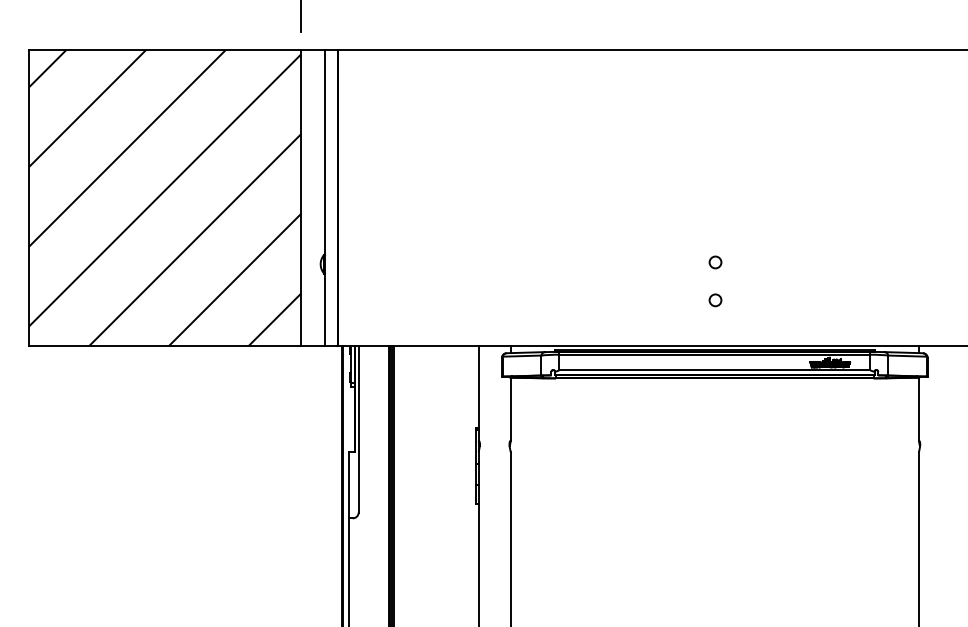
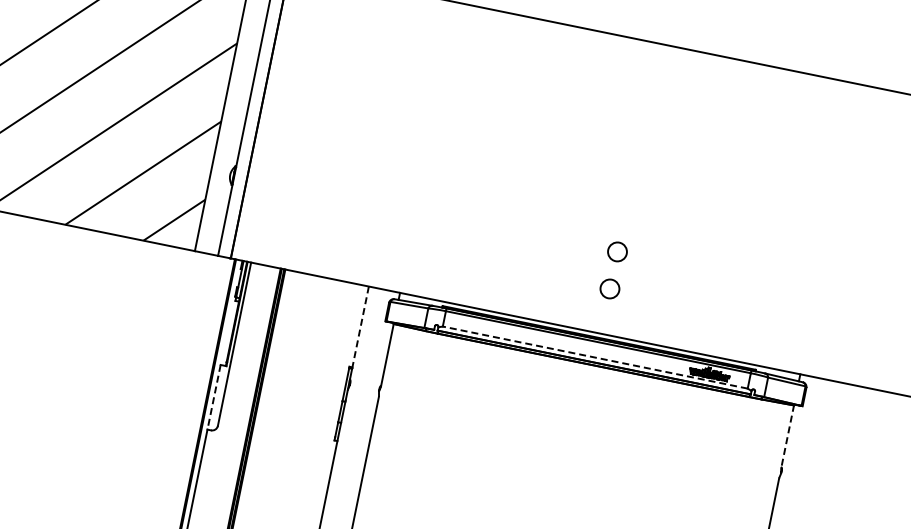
circle: (715, 262) -> (617, 251), size x1.6
circle: (715, 300) -> (609, 289), size x1.6
line: (714, 370) -> (594, 357), solid -> dashed
line: (478, 387) -> (360, 327), solid -> dashed
line: (919, 409) -> (788, 436), solid -> dashed
line: (349, 485) -> (214, 397), solid -> dashed

